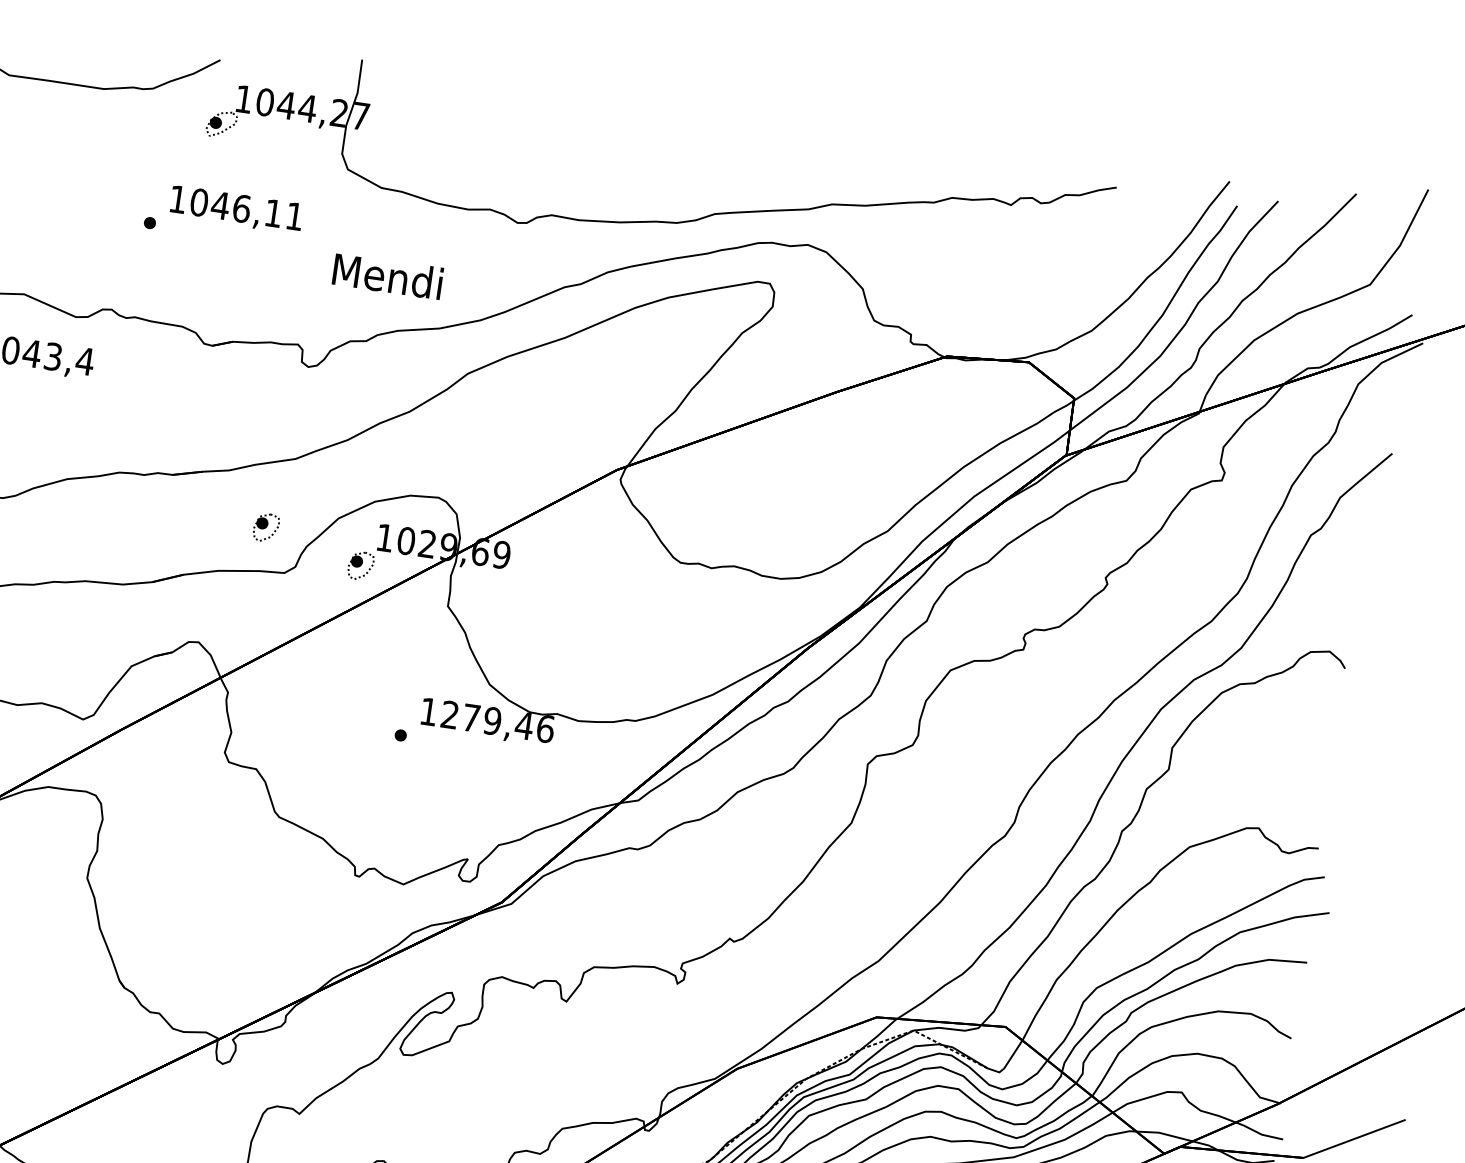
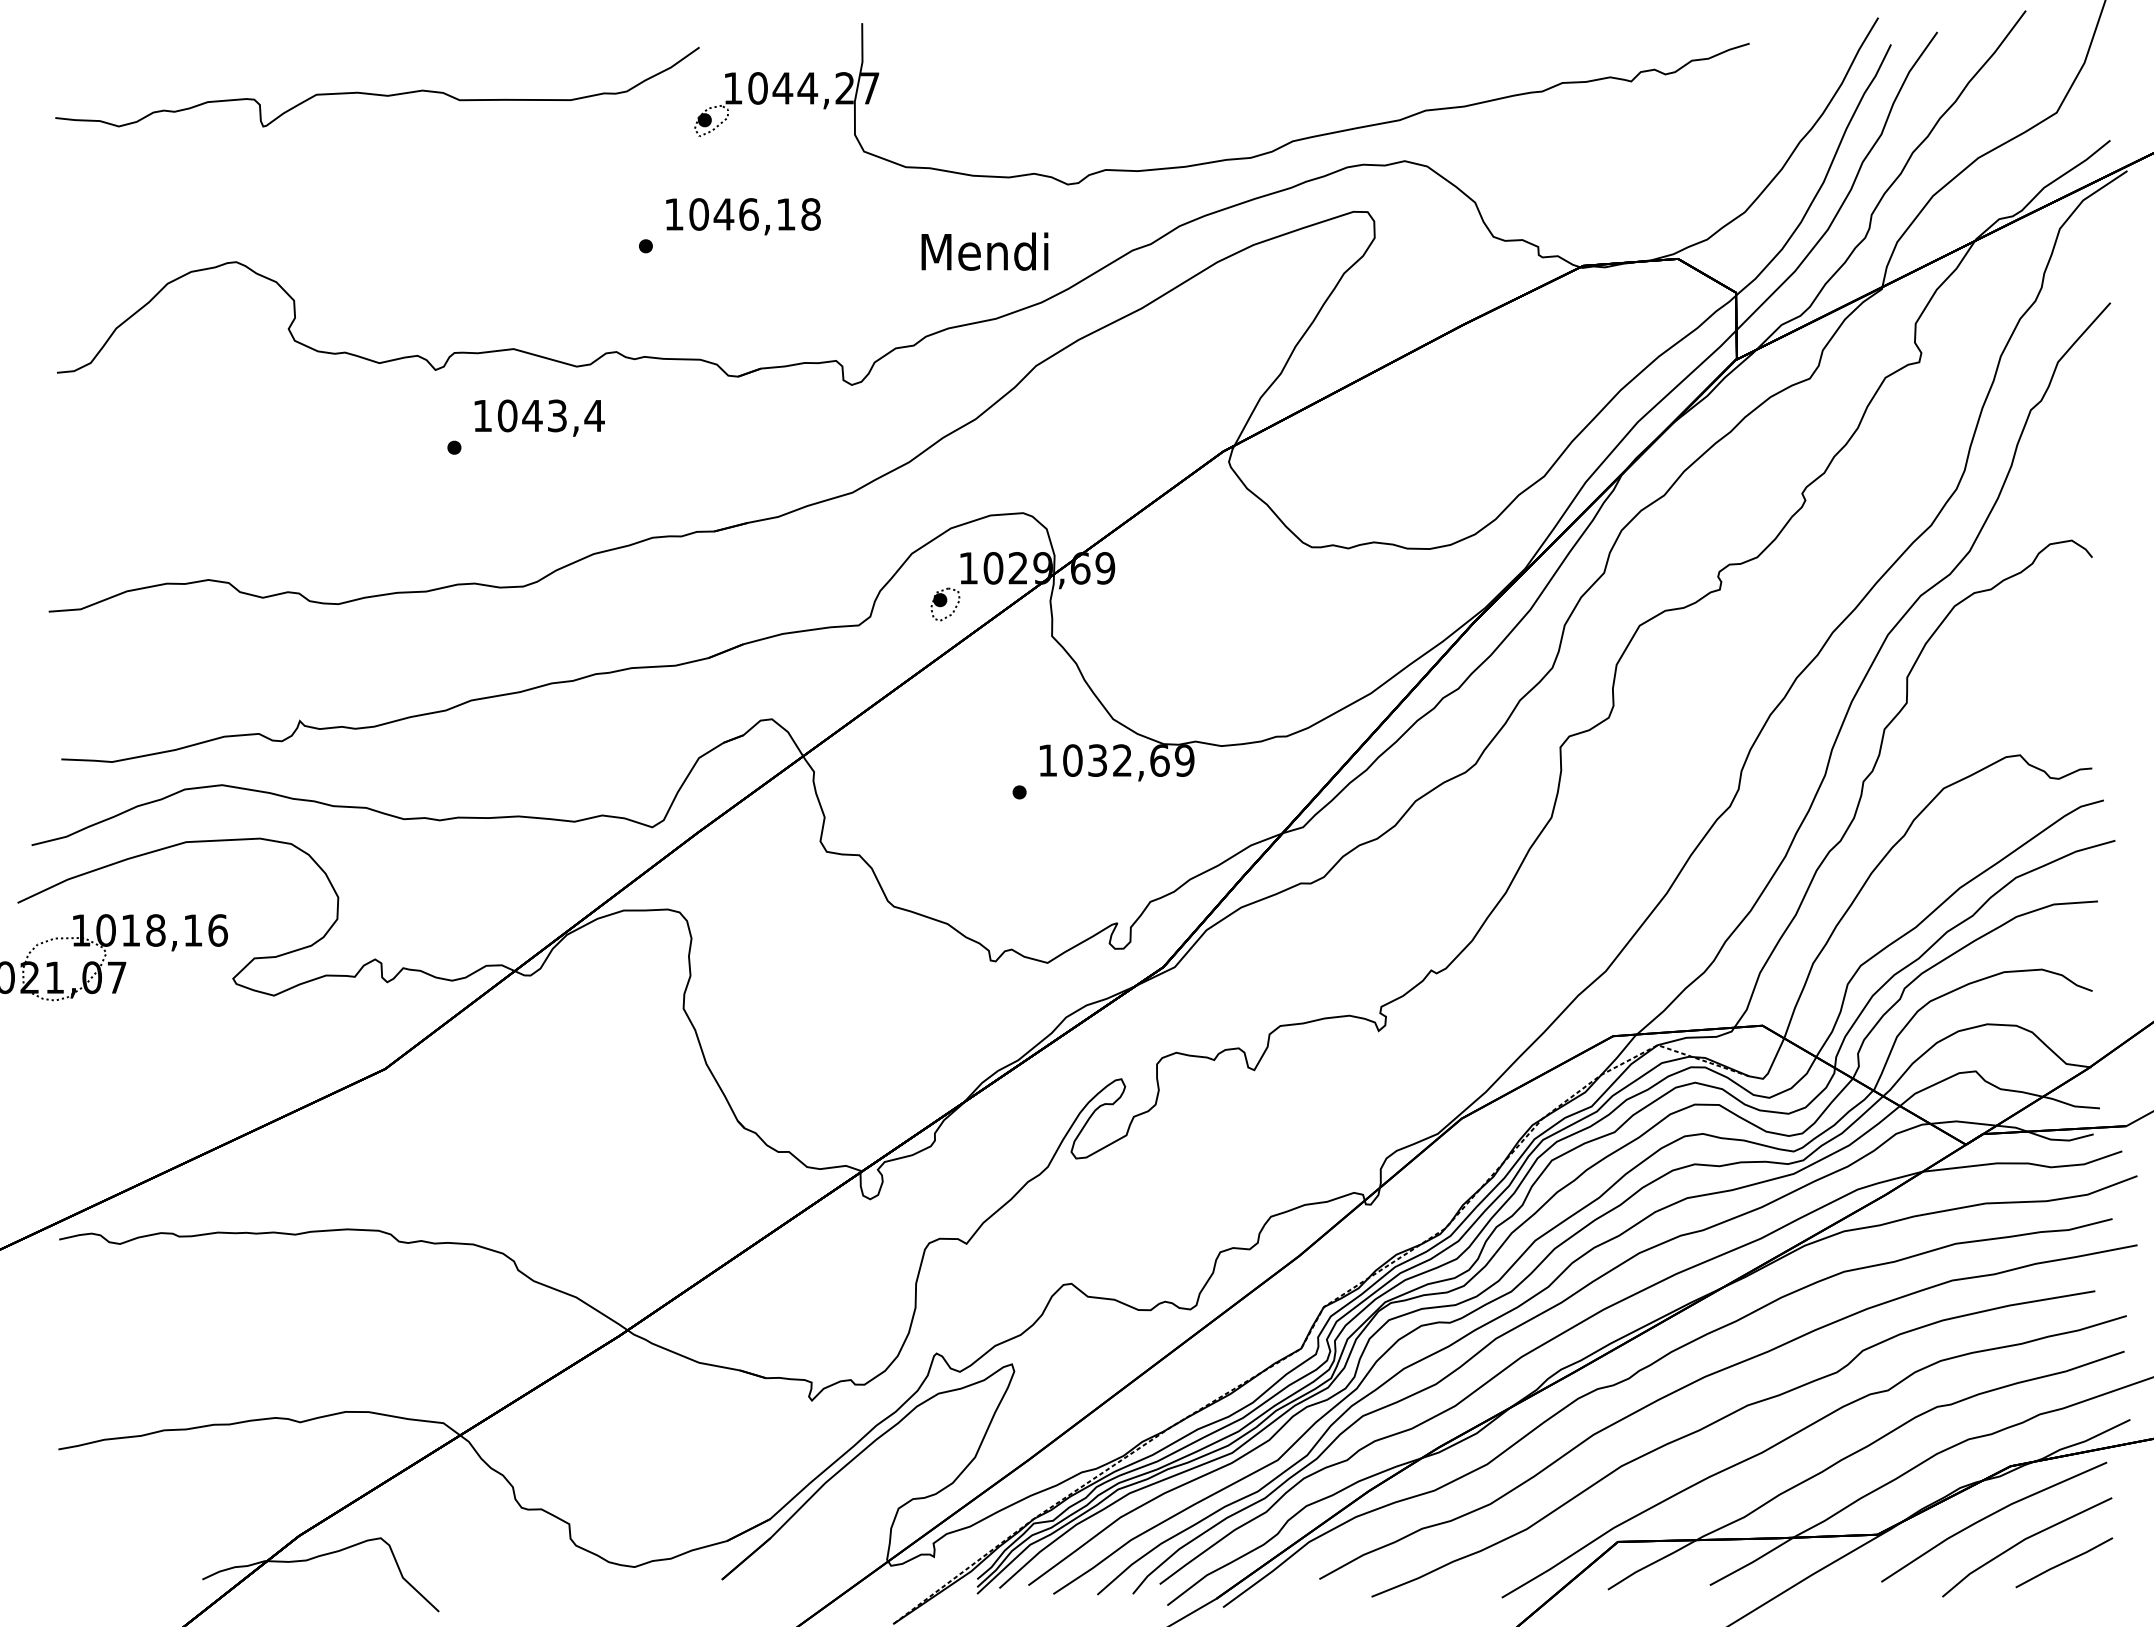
text: (294, 216) -> (810, 214), 1046,11 -> 1046,18
text: (387, 276) -> (984, 251), moved
part: (266, 527) -> (830, 576), removed
text: (497, 721) -> (1128, 760), 1279,46 -> 1032,69

